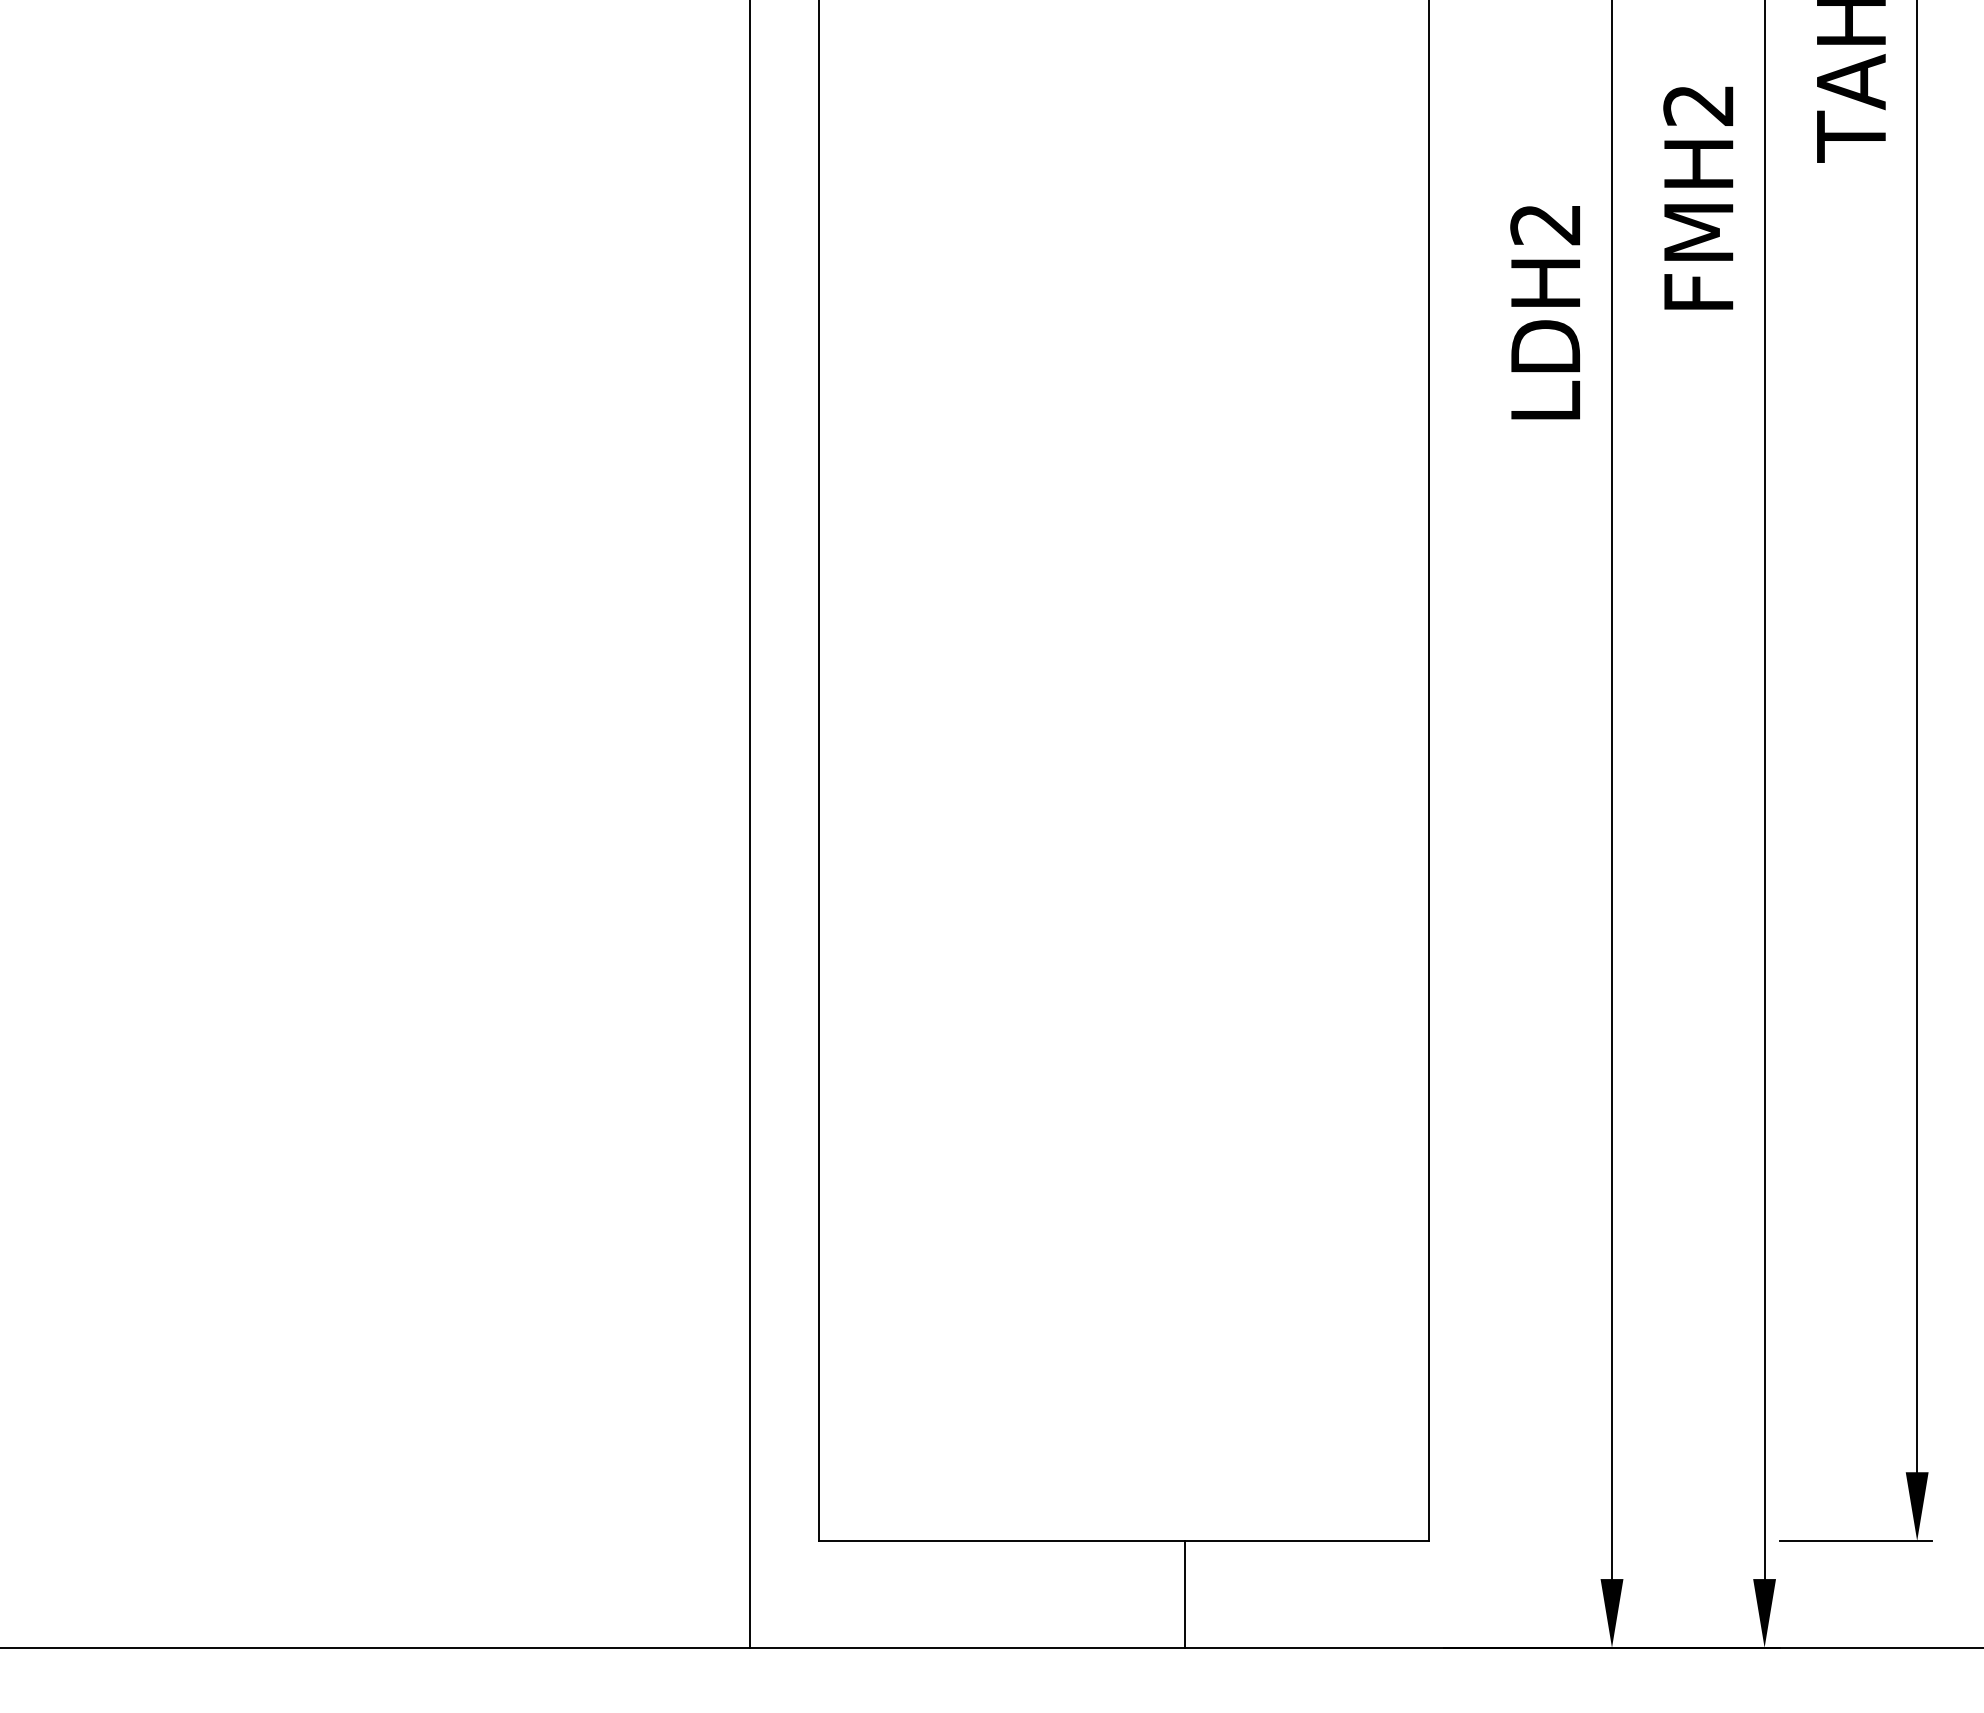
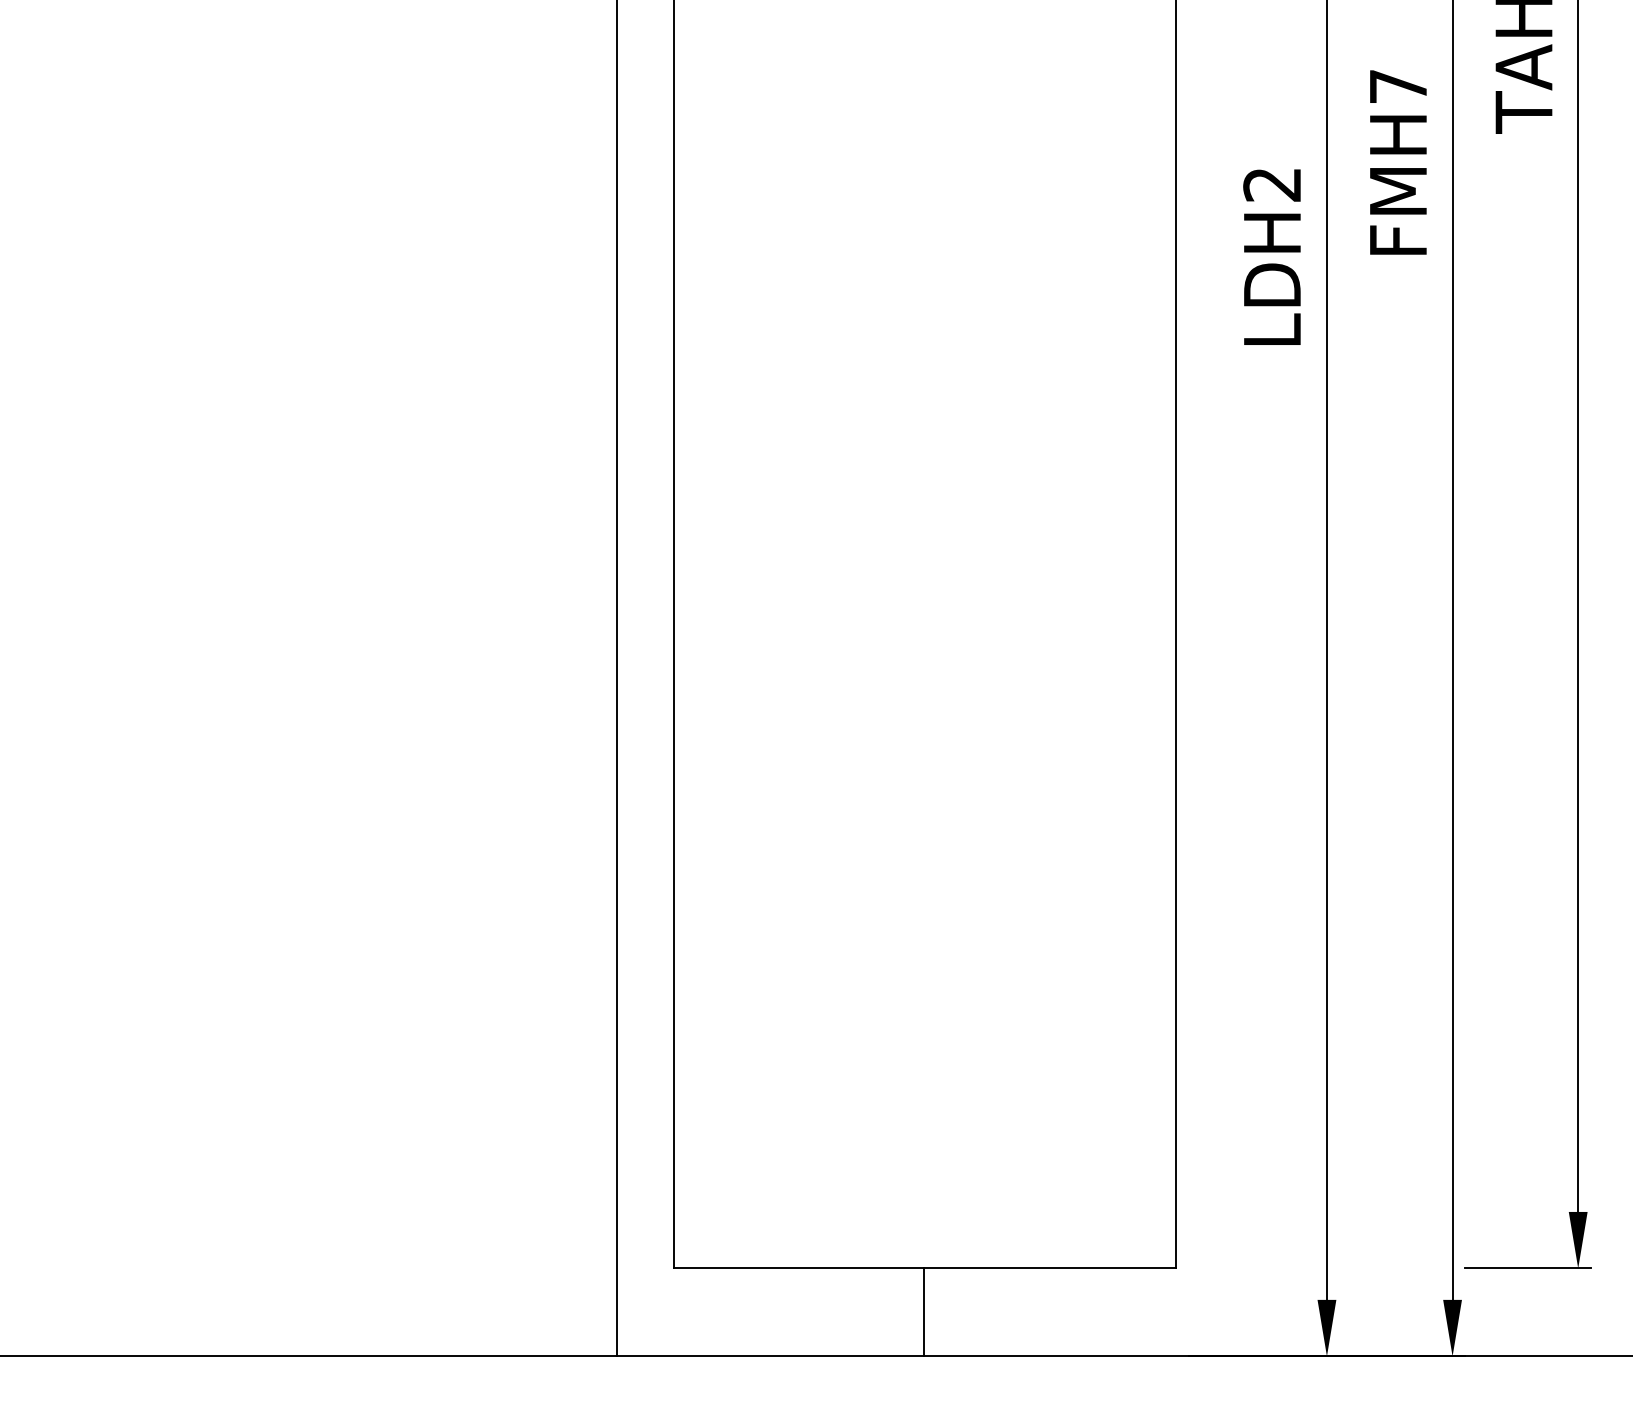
text: (1698, 105) -> (1398, 86), FMH2 -> FMH7
line: (1184, 1593) -> (923, 1311), moved

